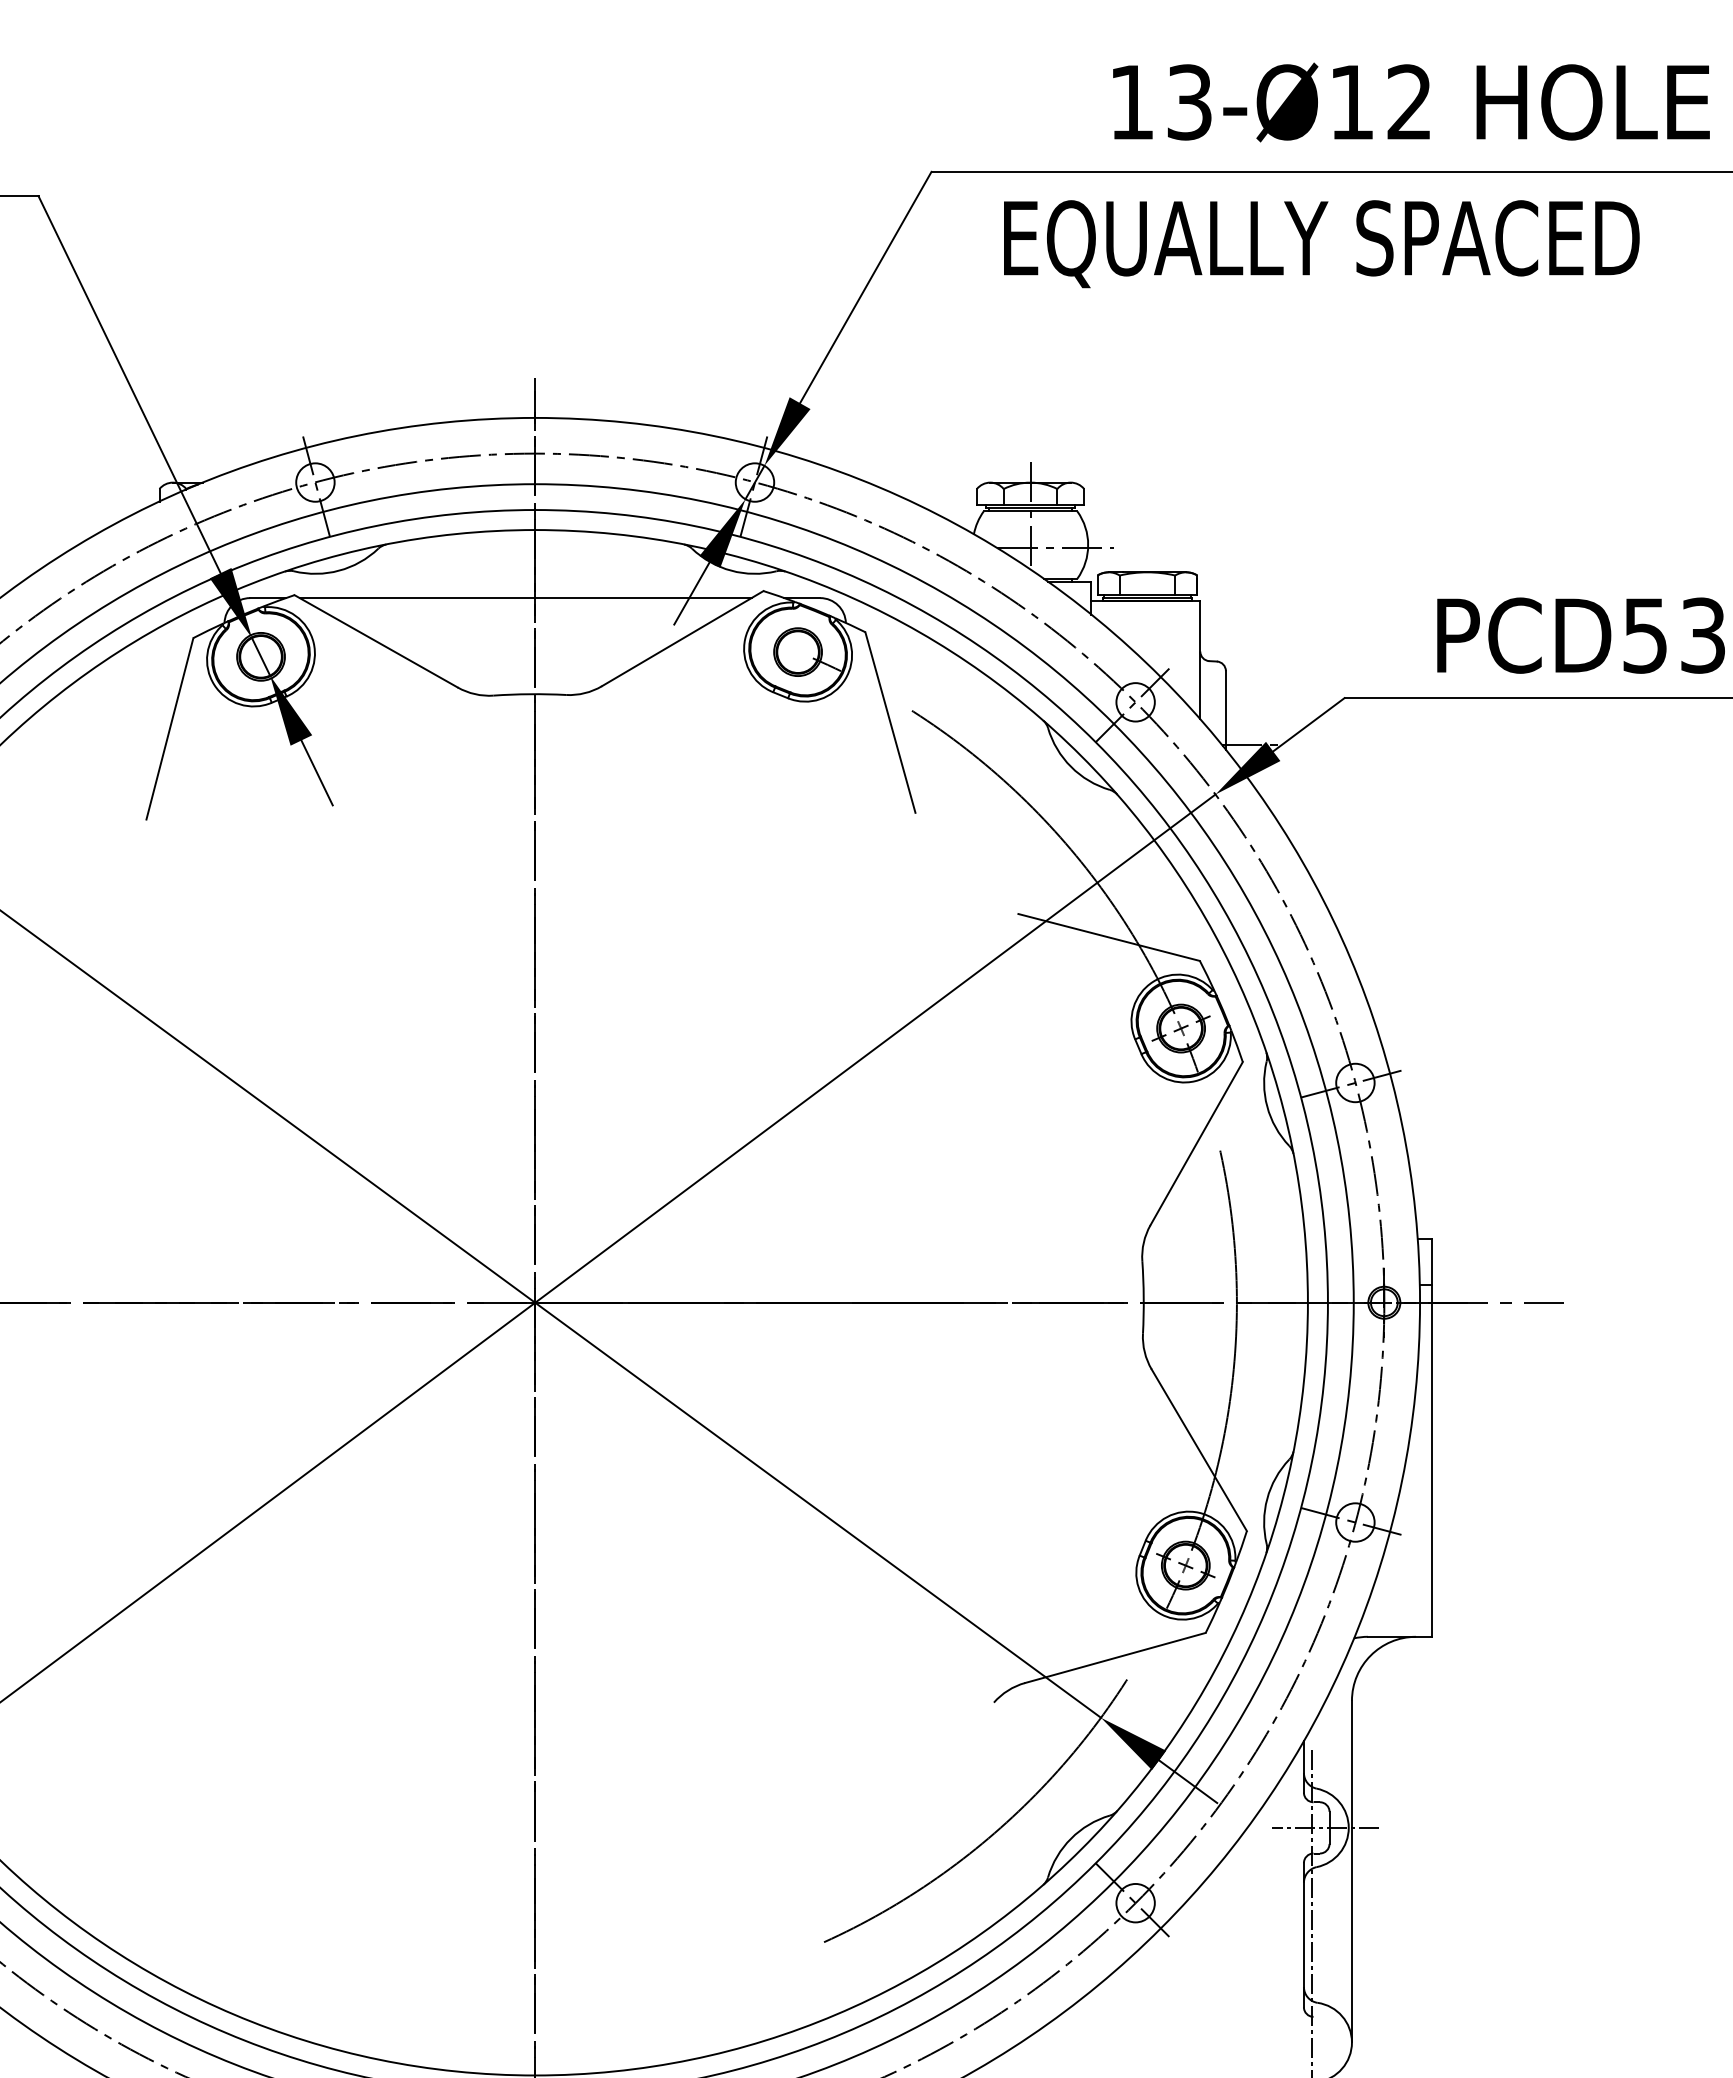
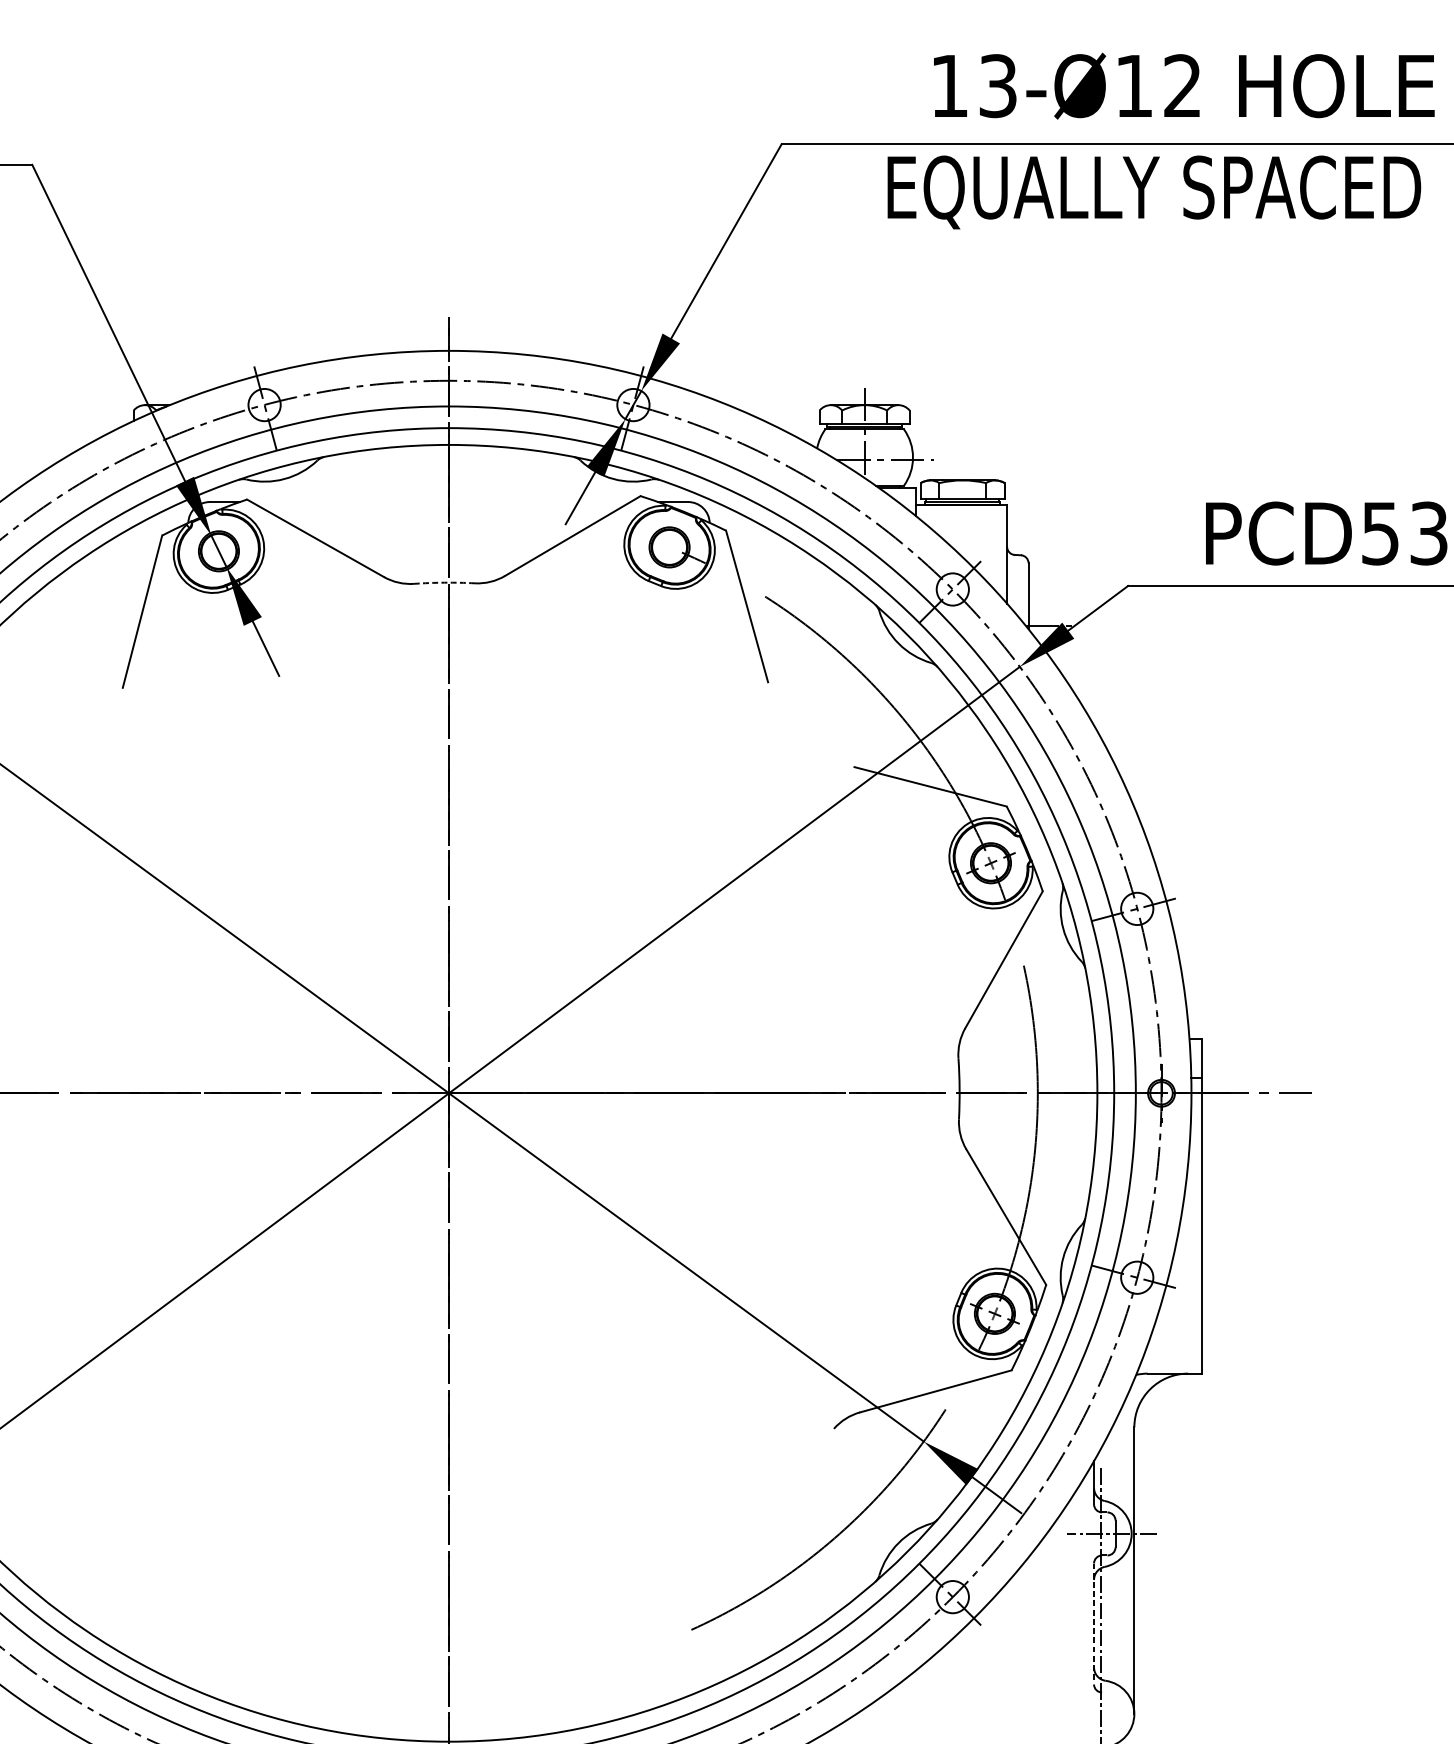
text: (1321, 244) -> (1154, 192), moved
line: (525, 598) -> (440, 502), removed
arc: (529, 694) -> (444, 582), solid -> dashed
line: (1303, 1935) -> (1093, 1624), solid -> dashed

